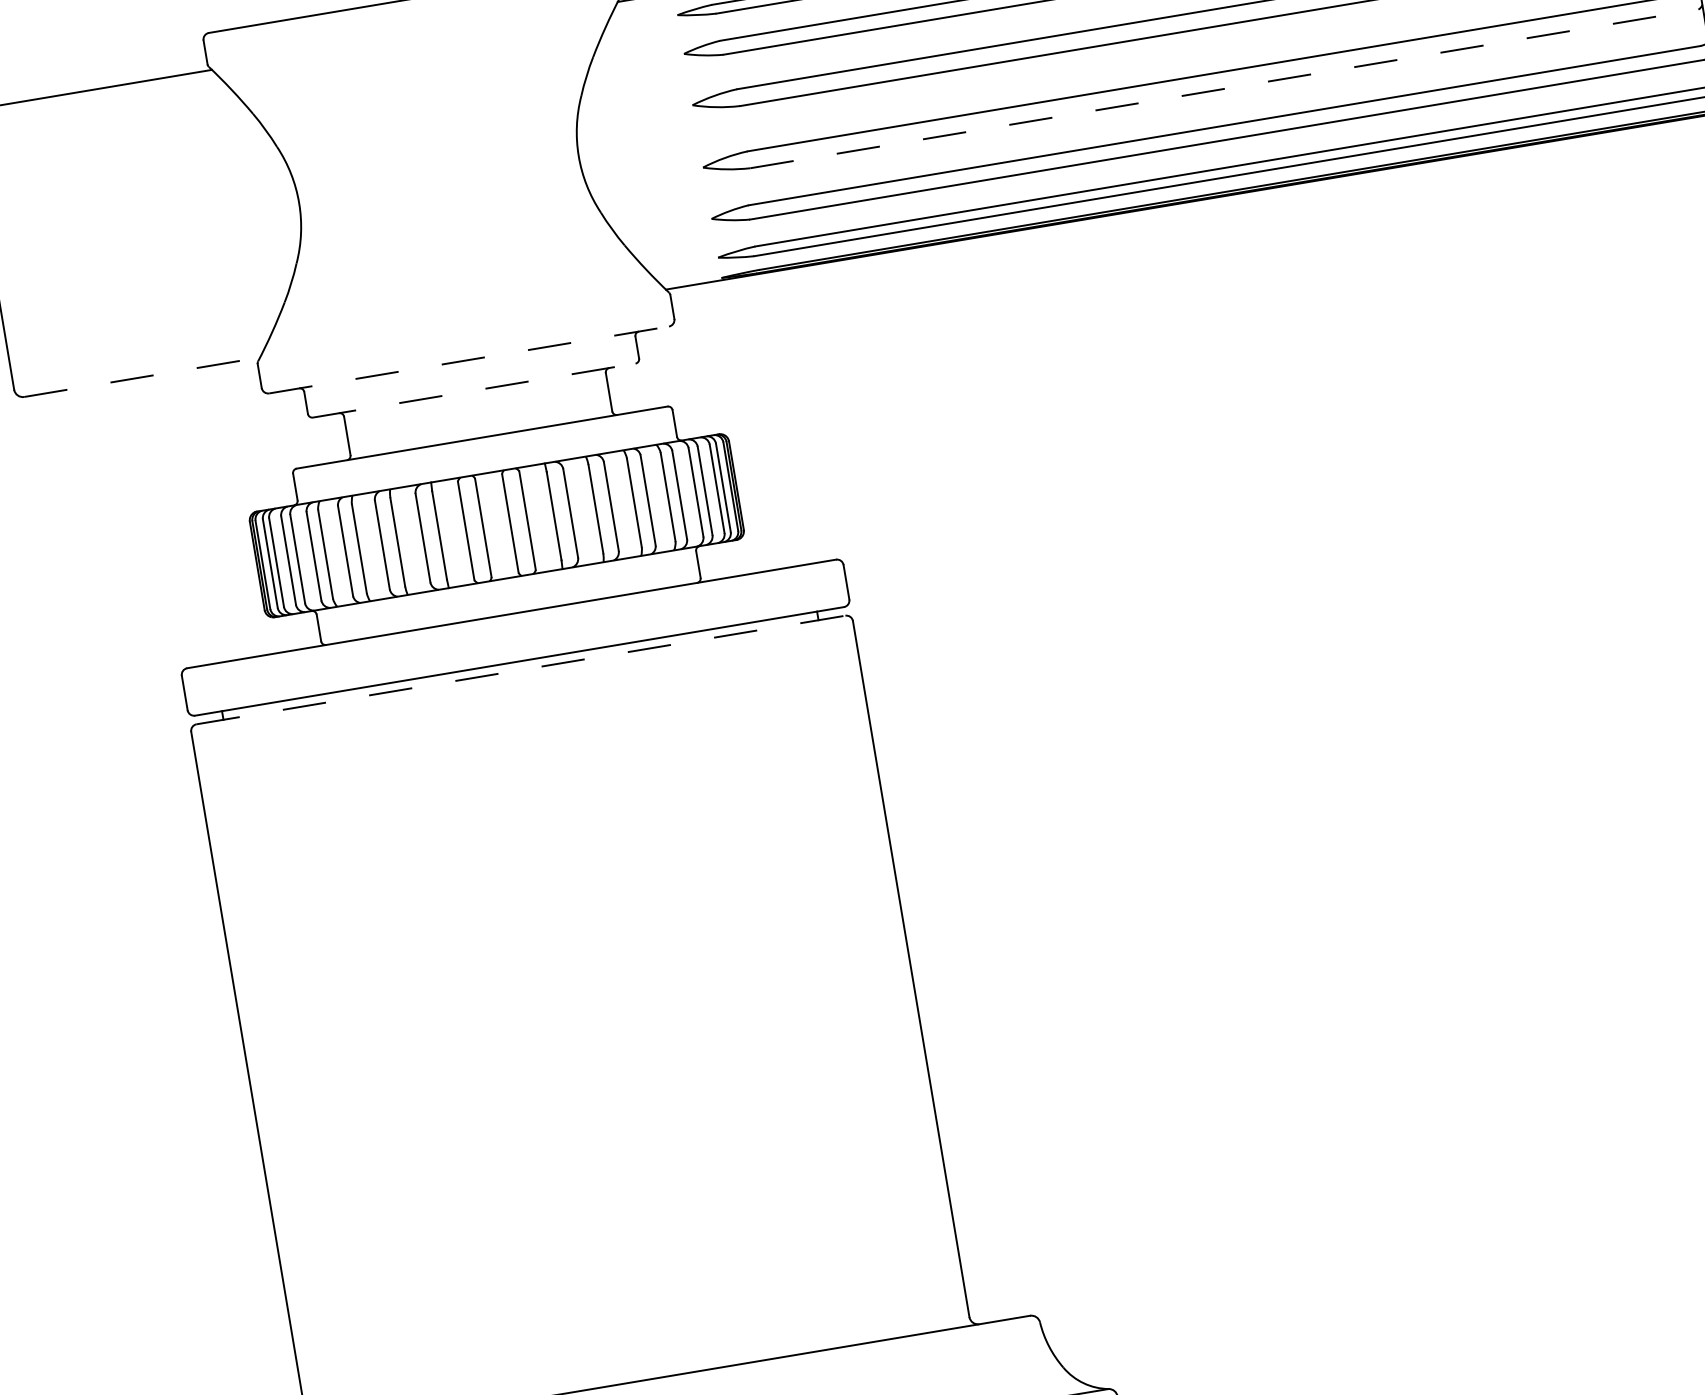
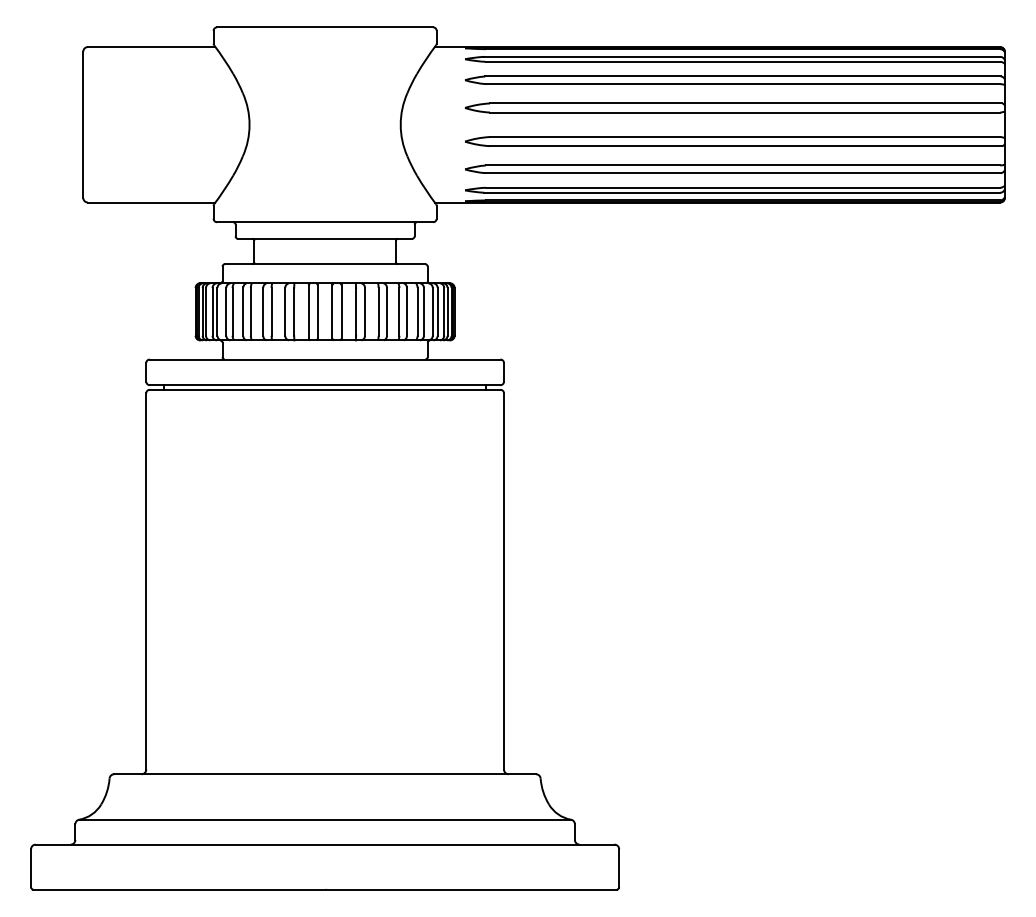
line: (1225, 89) -> (746, 146), dashed -> solid
line: (469, 360) -> (325, 222), dashed -> solid
line: (141, 377) -> (151, 202), dashed -> solid
line: (474, 389) -> (325, 238), dashed -> solid
line: (521, 669) -> (325, 389), dashed -> solid

